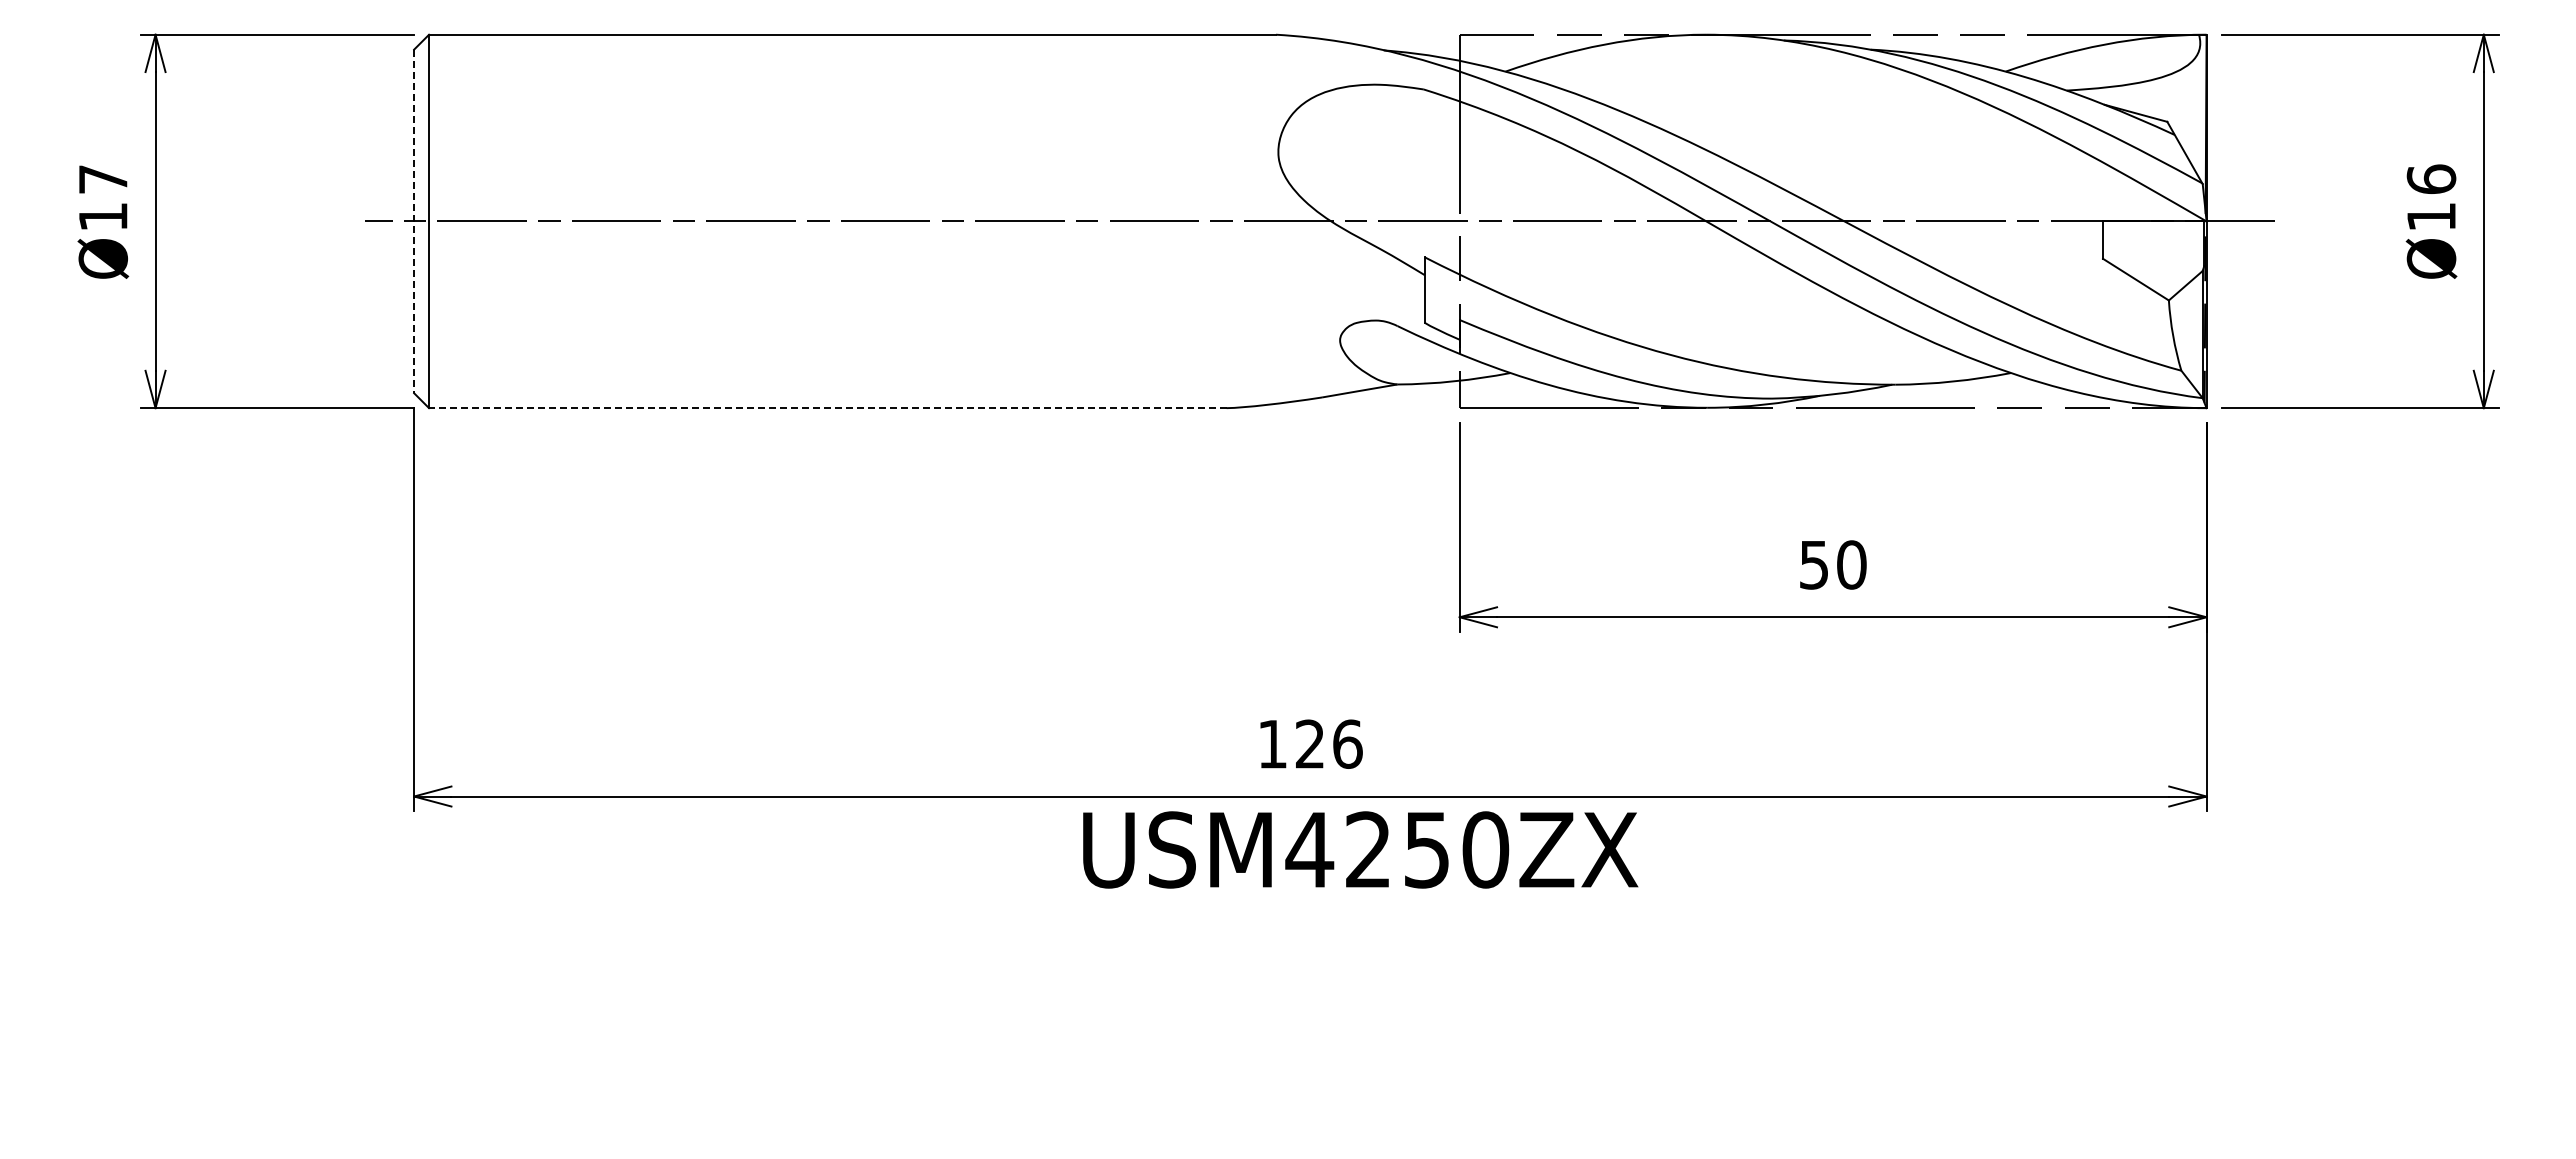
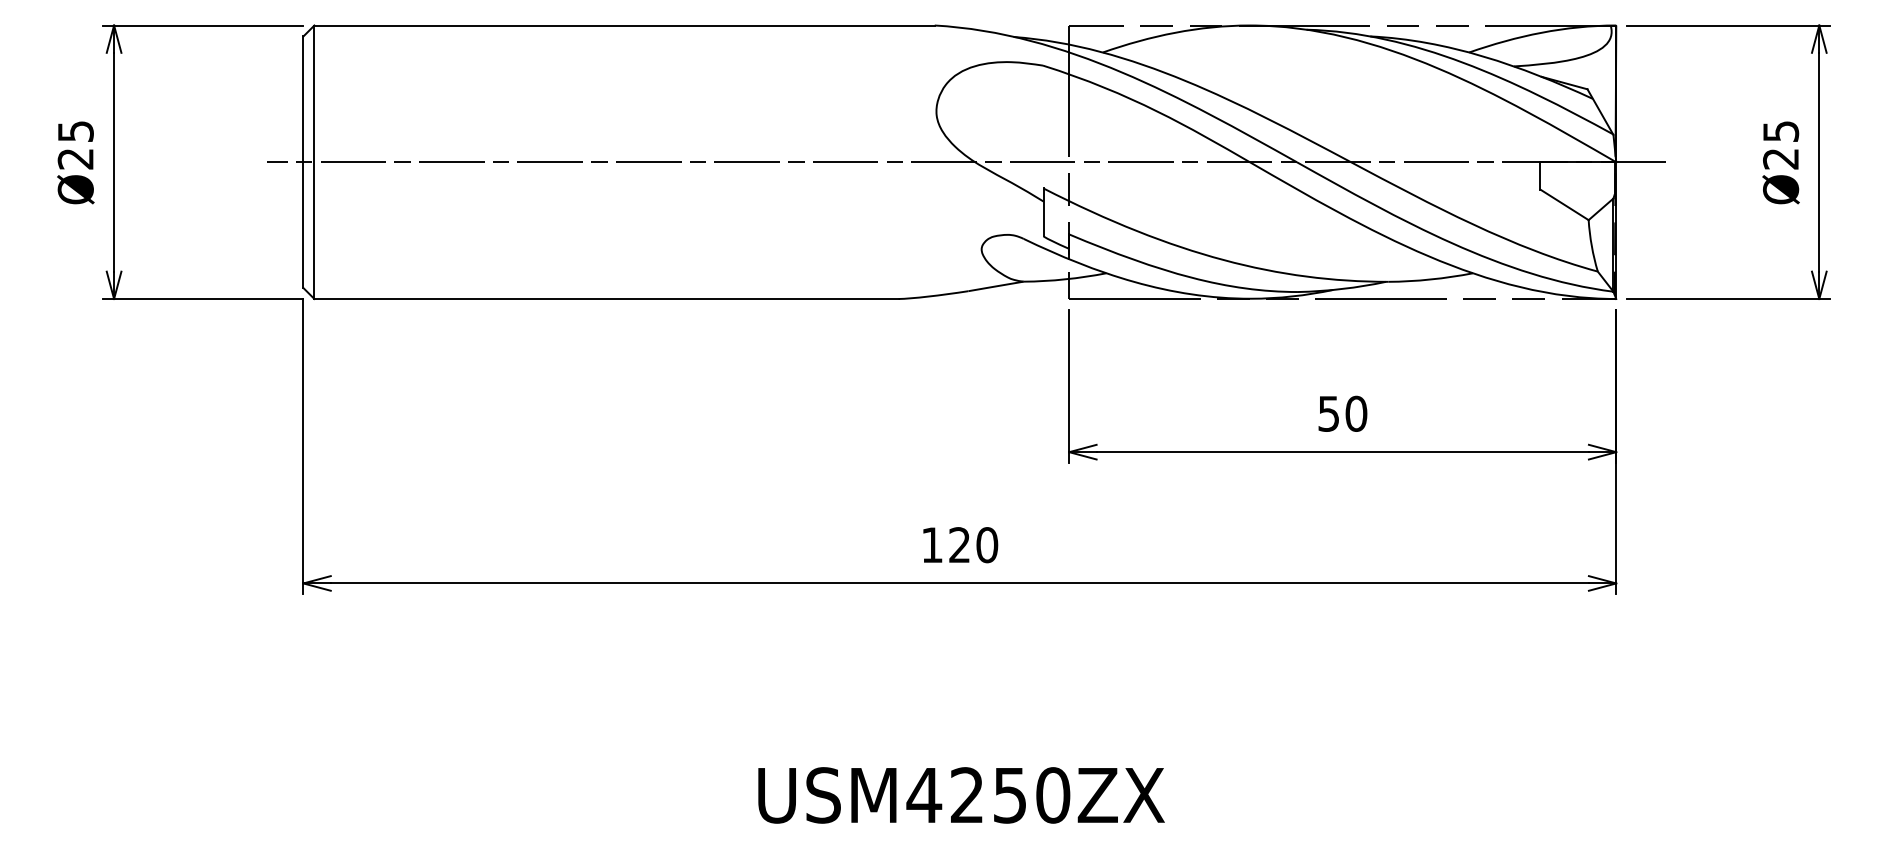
text: (2431, 197) -> (1780, 144), Ø16 -> Ø25
text: (103, 198) -> (75, 145), Ø17 -> Ø25
line: (414, 221) -> (303, 162), dashed -> solid
line: (827, 408) -> (606, 299), dashed -> solid
text: (1347, 743) -> (987, 544), 126 -> 120
text: (1360, 849) -> (961, 795), moved

